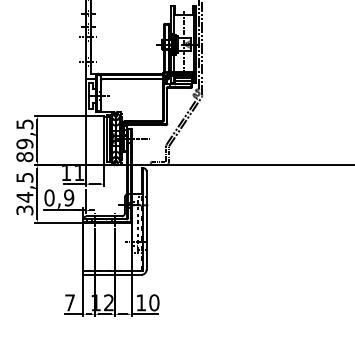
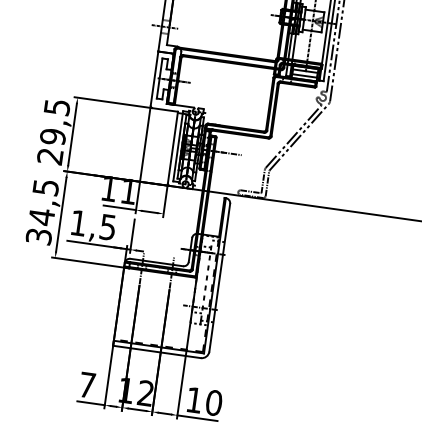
text: (24, 157) -> (49, 157), 89,5 -> 29,5
text: (59, 197) -> (93, 224), 0,9 -> 1,5

